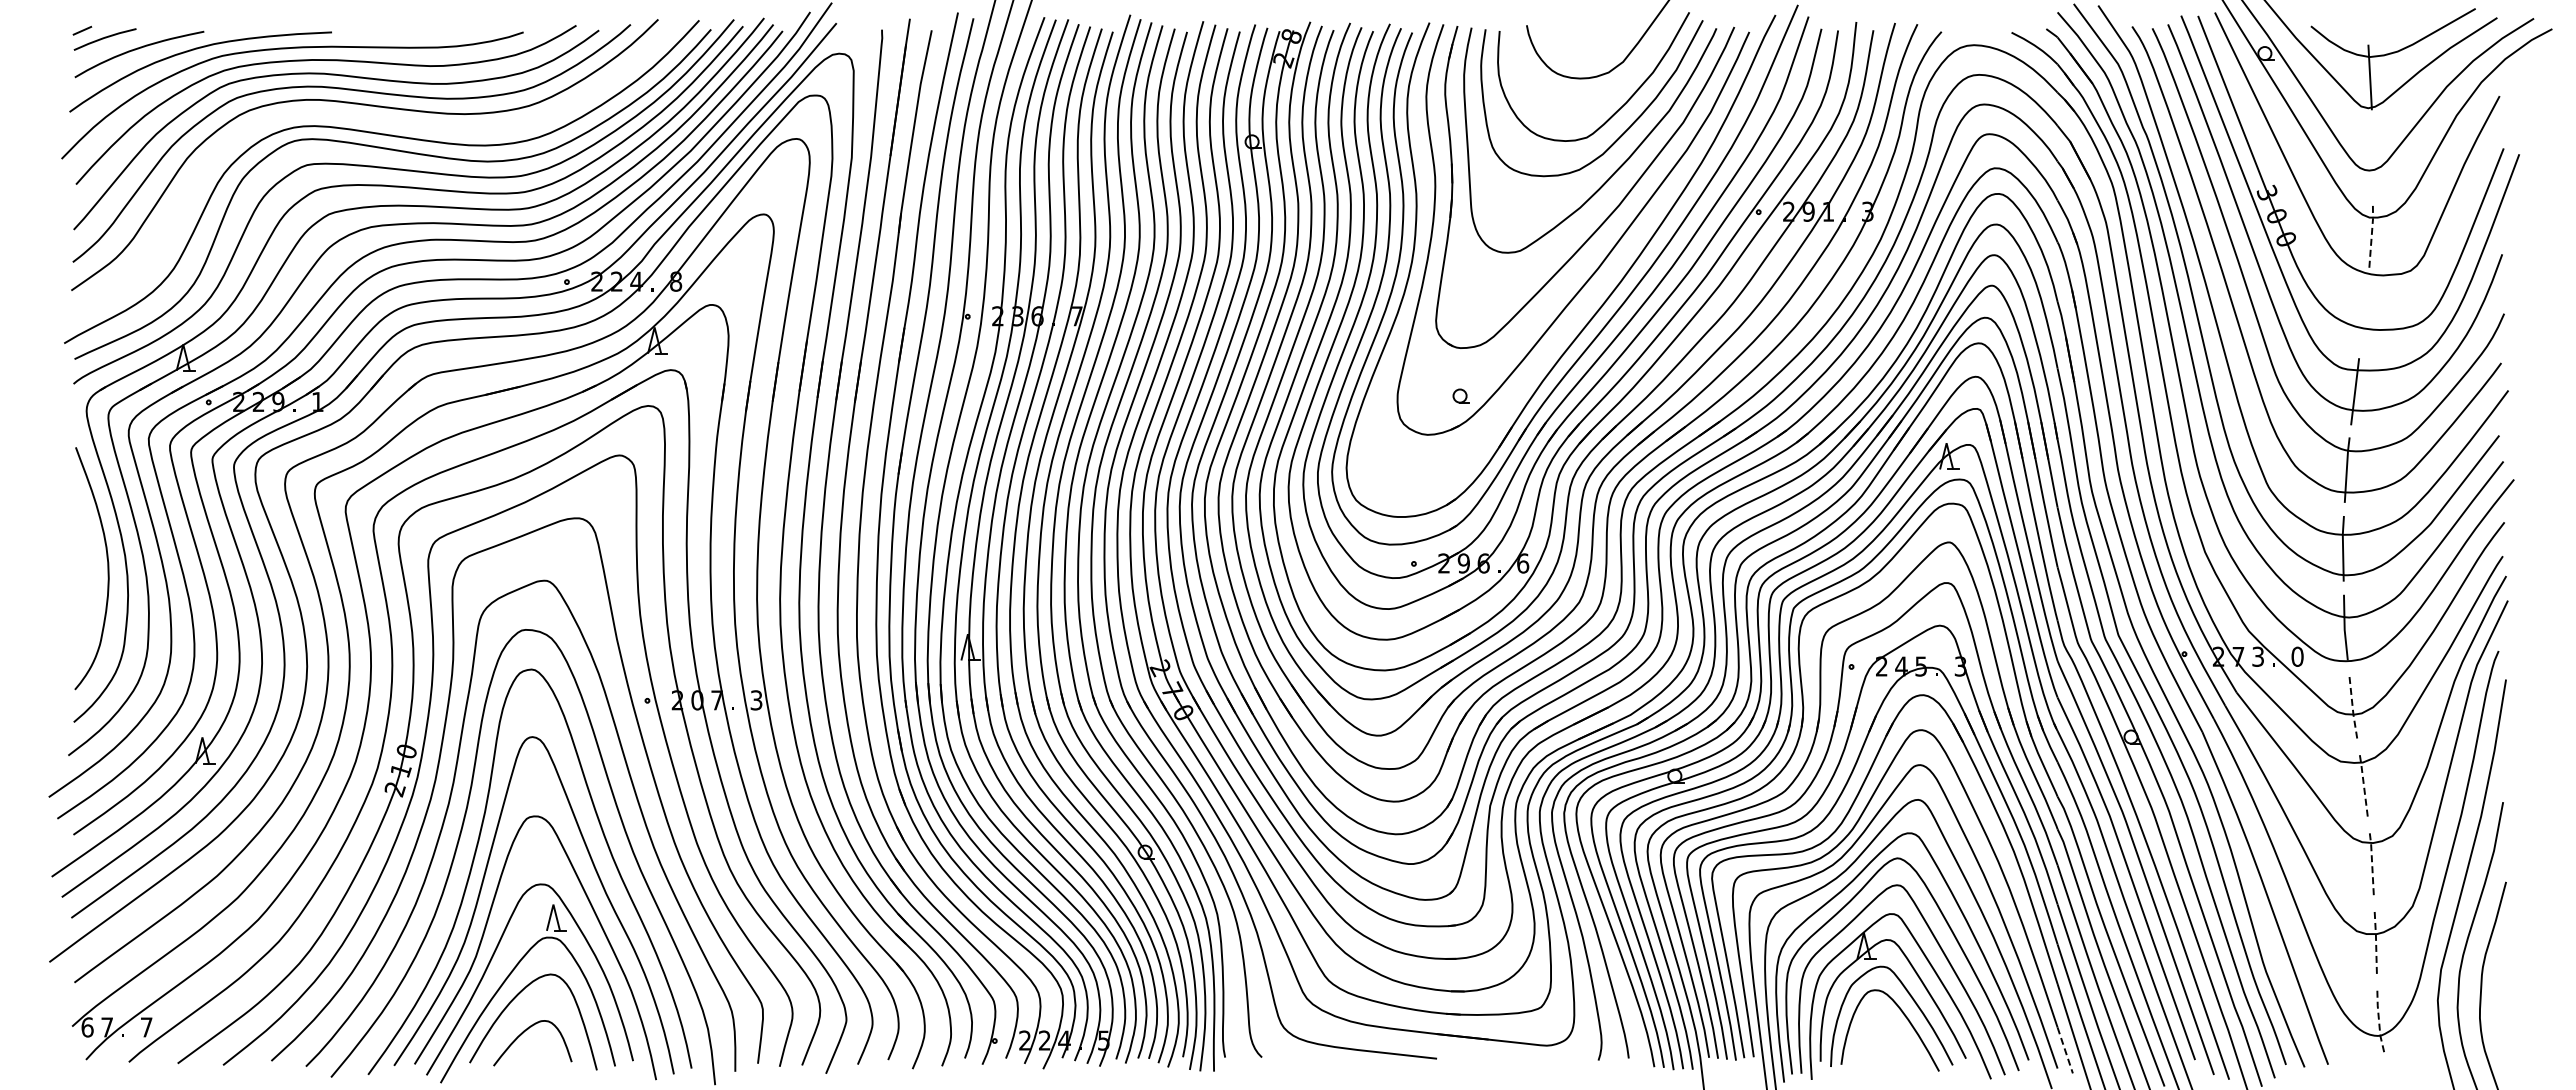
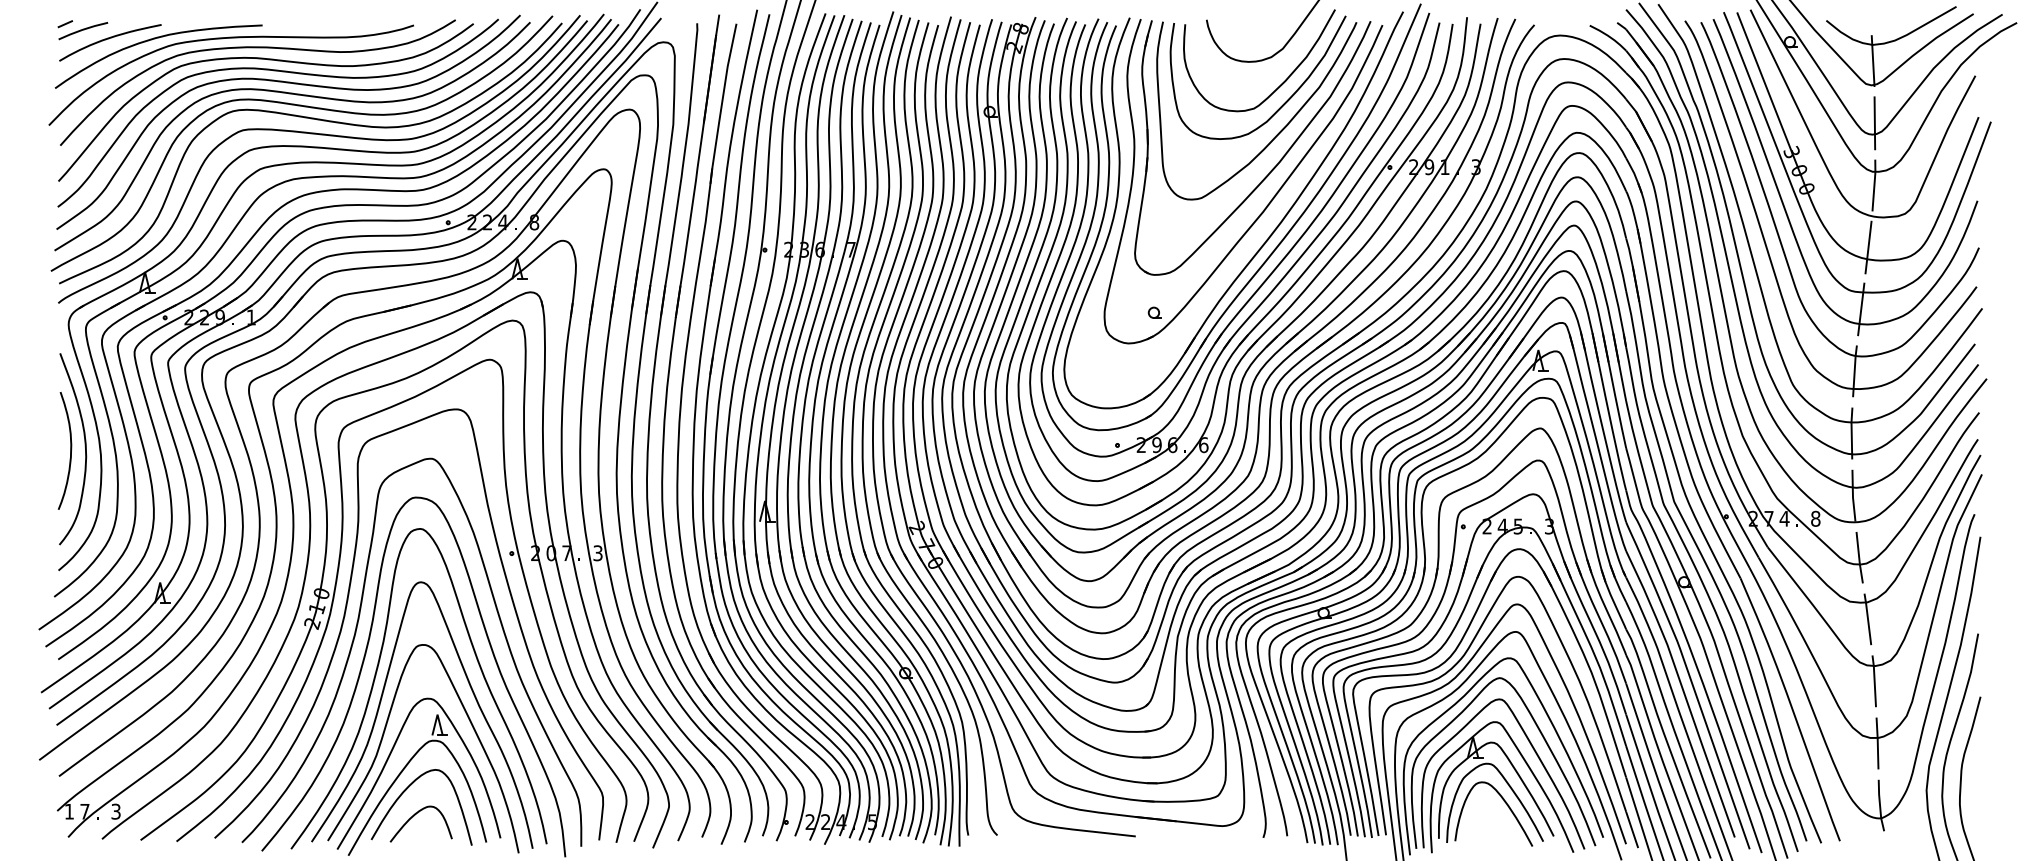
curve: (372, 120) -> (294, 95), added
line: (2372, 156) -> (1874, 123), added
line: (2371, 234) -> (1874, 185), dashed -> solid
line: (2364, 313) -> (1868, 247), added
curve: (88, 570) -> (70, 450), added
text: (2257, 656) -> (1784, 518), 3 -> 4
text: (2297, 656) -> (1815, 518), 0 -> 8
line: (2352, 706) -> (1859, 558), dashed -> solid
line: (2363, 783) -> (1867, 618), dashed -> solid
line: (2372, 861) -> (1874, 680), dashed -> solid
line: (2376, 940) -> (1878, 743), dashed -> solid
line: (2378, 1019) -> (1879, 805), dashed -> solid
text: (87, 1027) -> (69, 811), 6 -> 1
text: (146, 1027) -> (115, 811), 7 -> 3
line: (2065, 1050) -> (1632, 829), dashed -> solid

